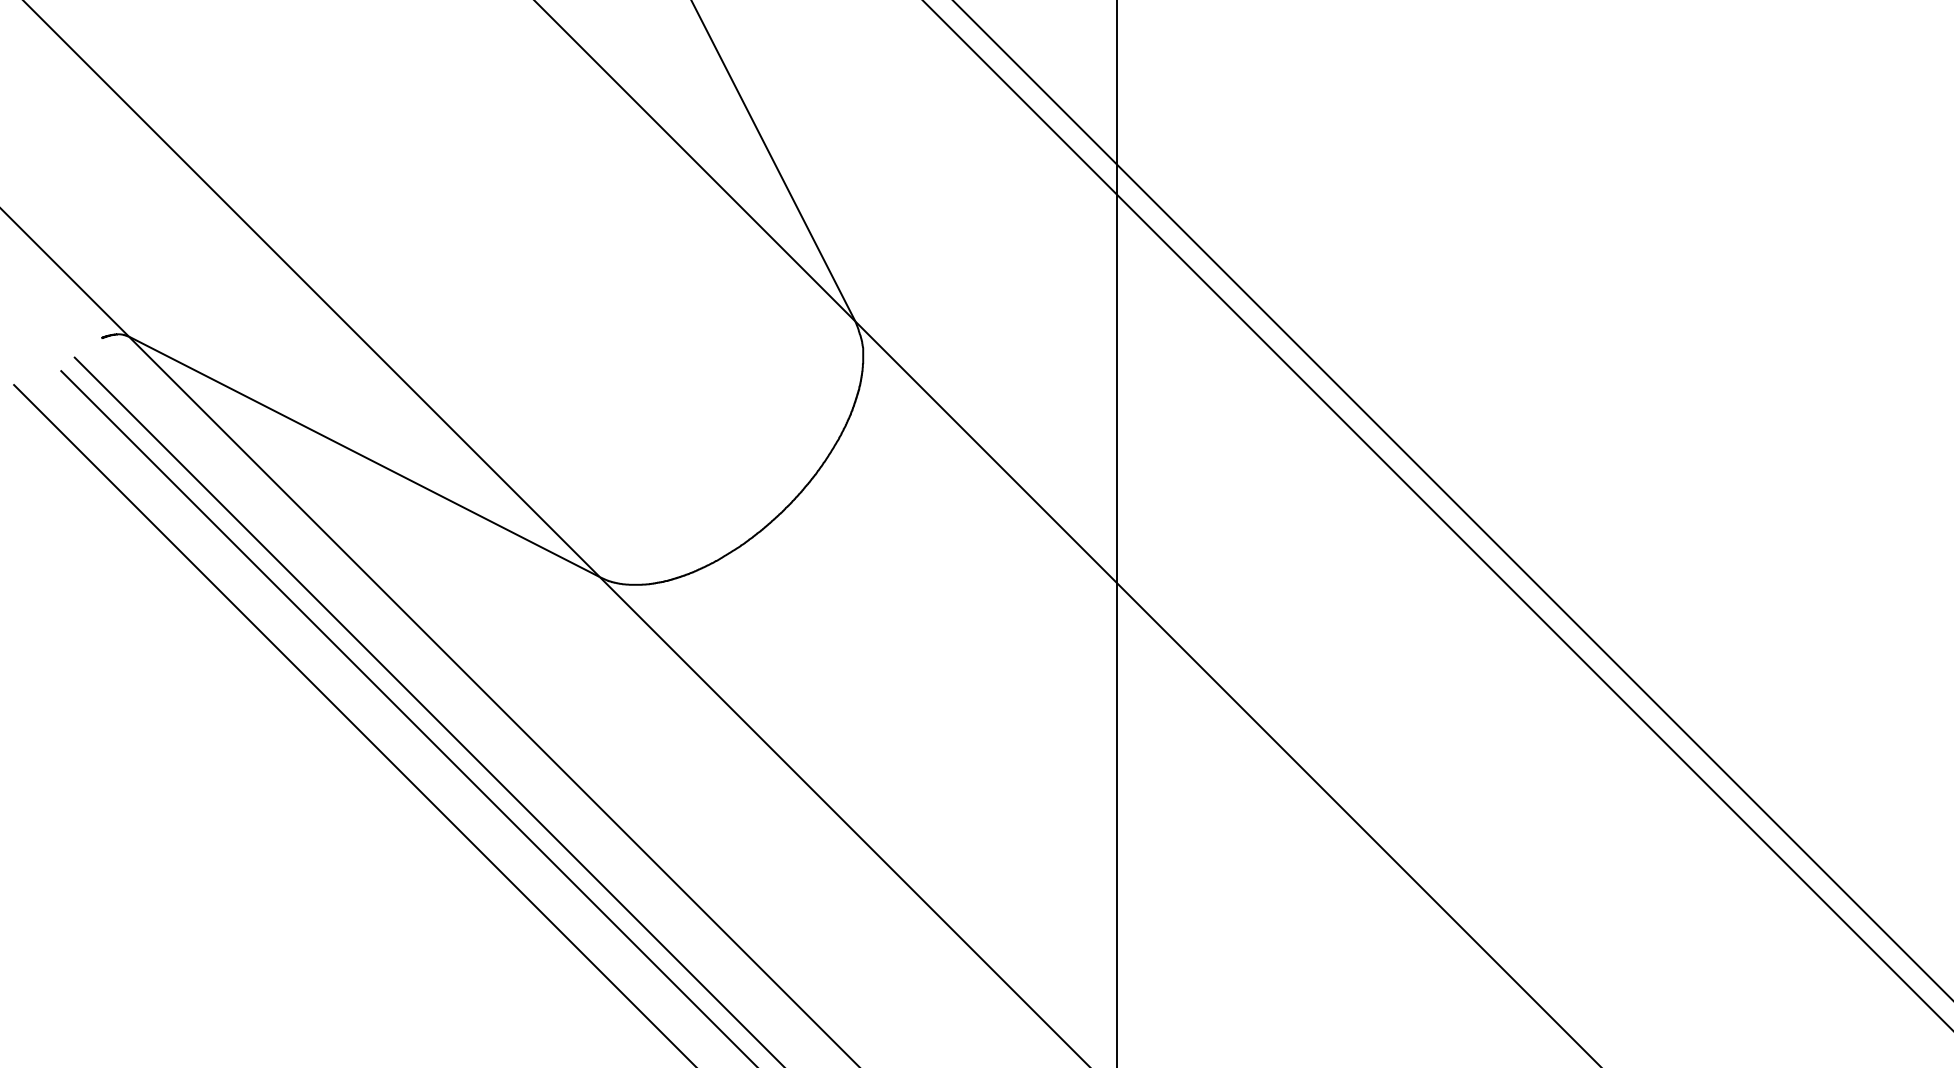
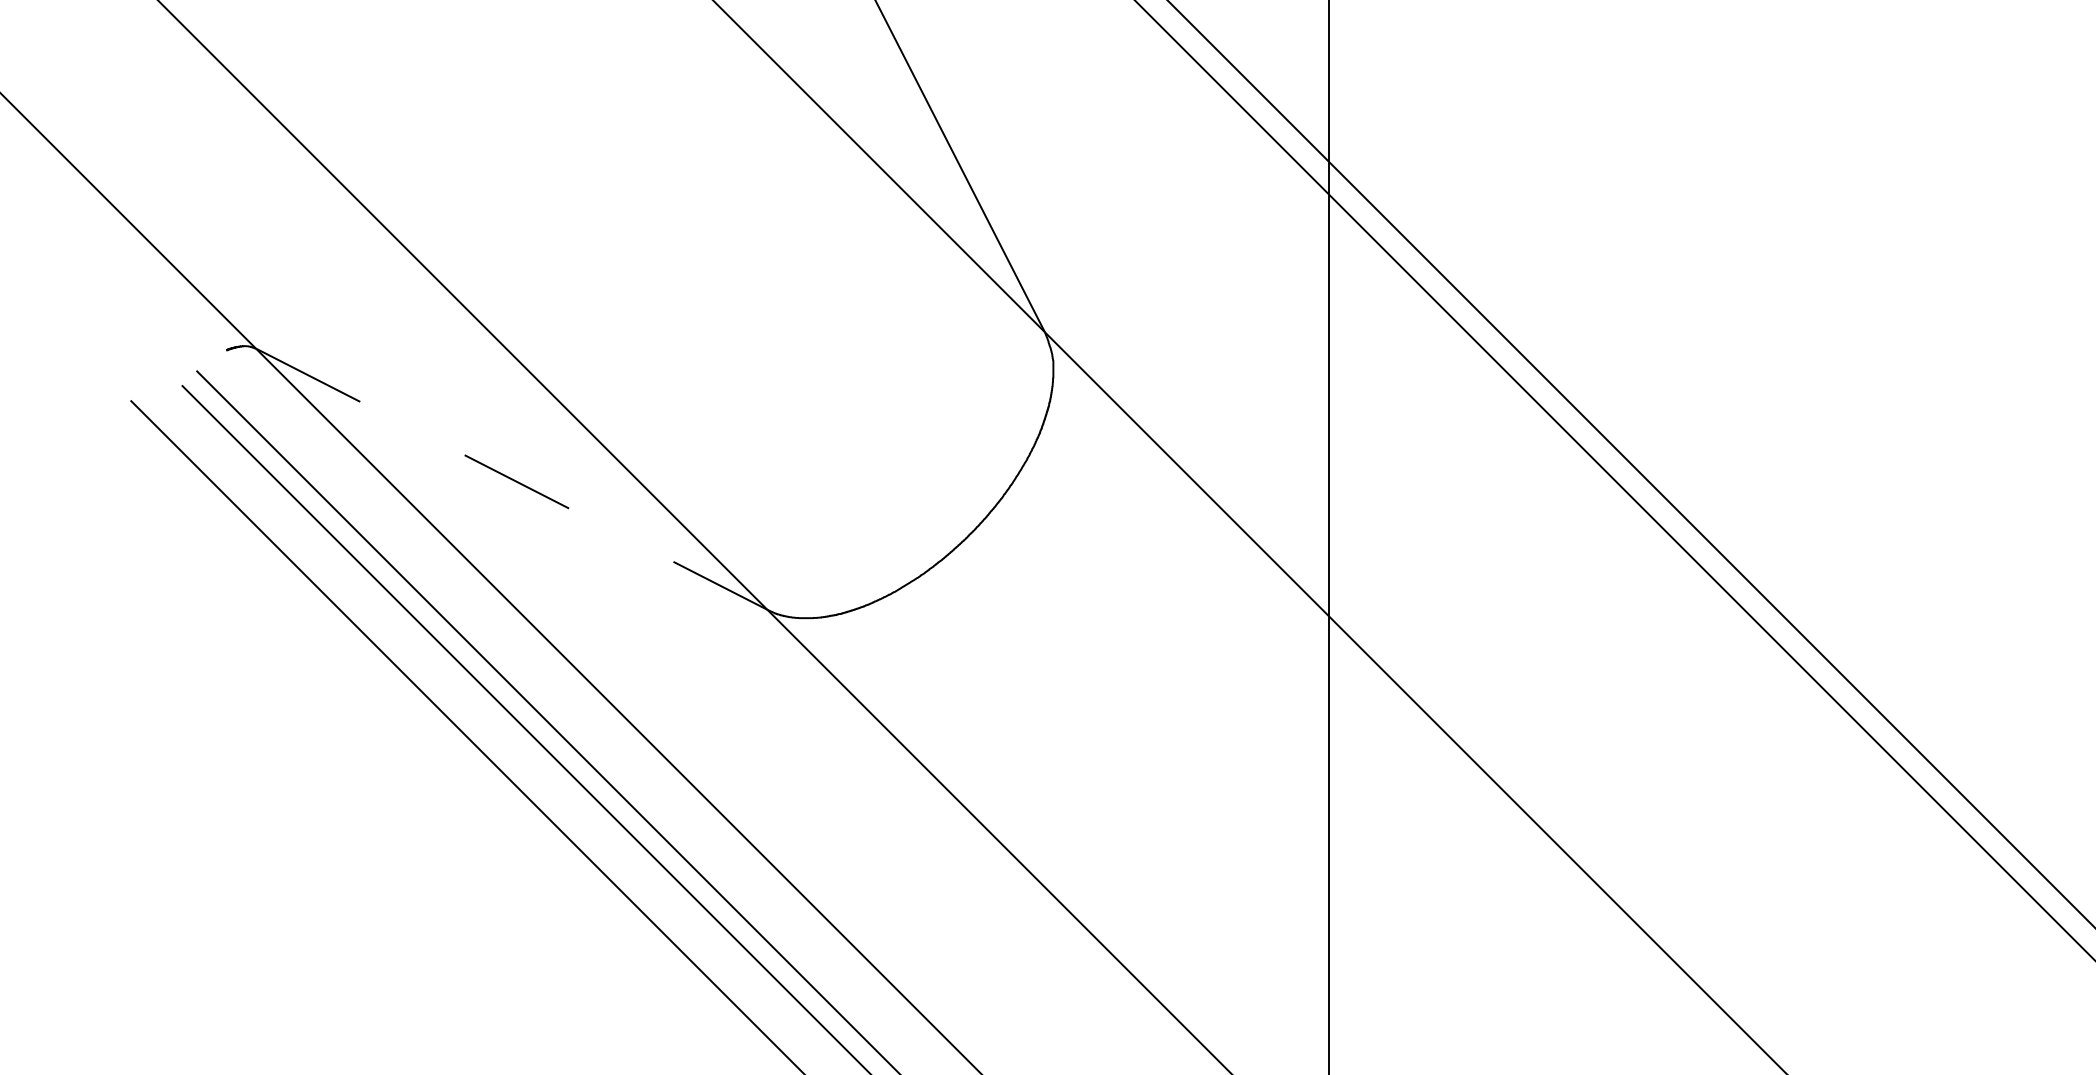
line: (364, 457) -> (511, 479), solid -> dashed

